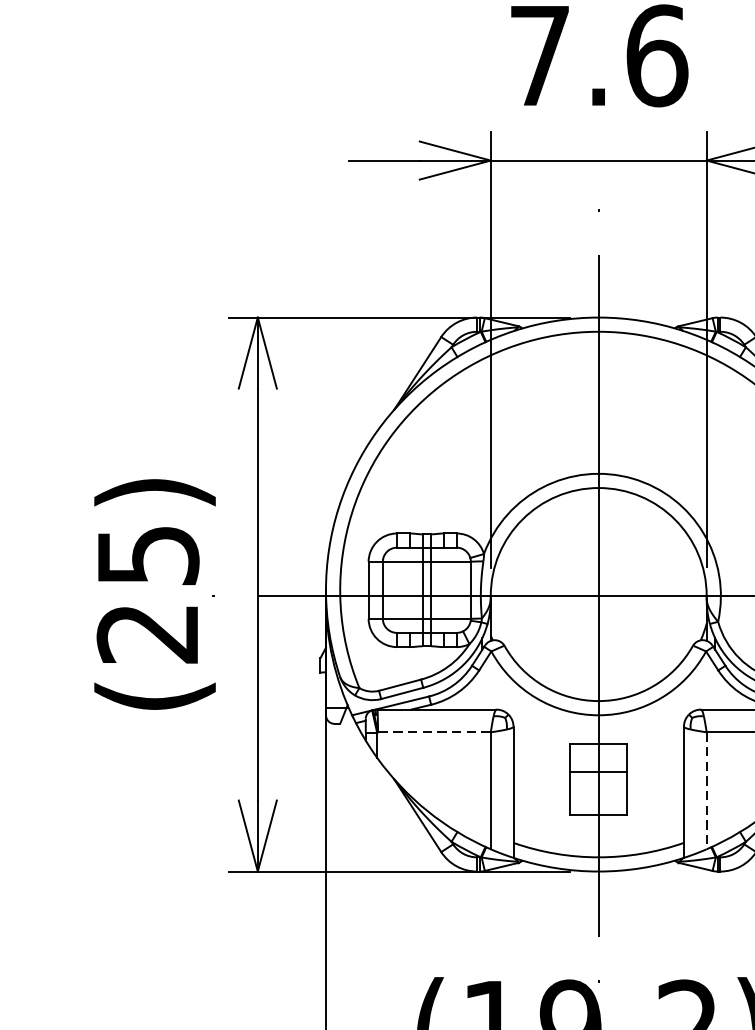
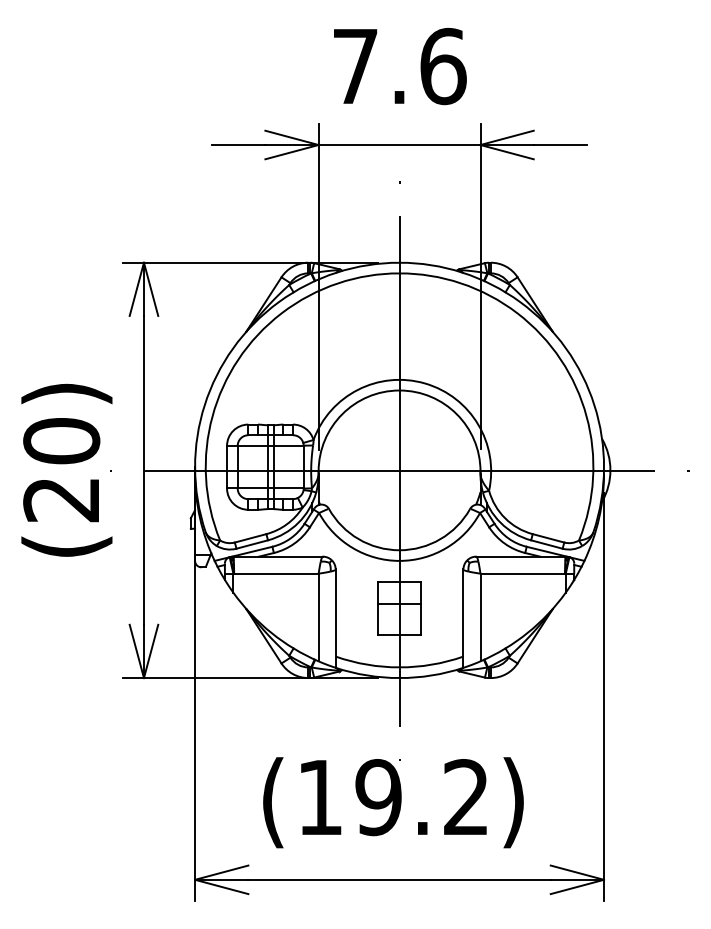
text: (147, 556) -> (61, 441), (25) -> (20)
line: (433, 732) -> (275, 573), dashed -> solid
line: (706, 790) -> (480, 617), dashed -> solid

